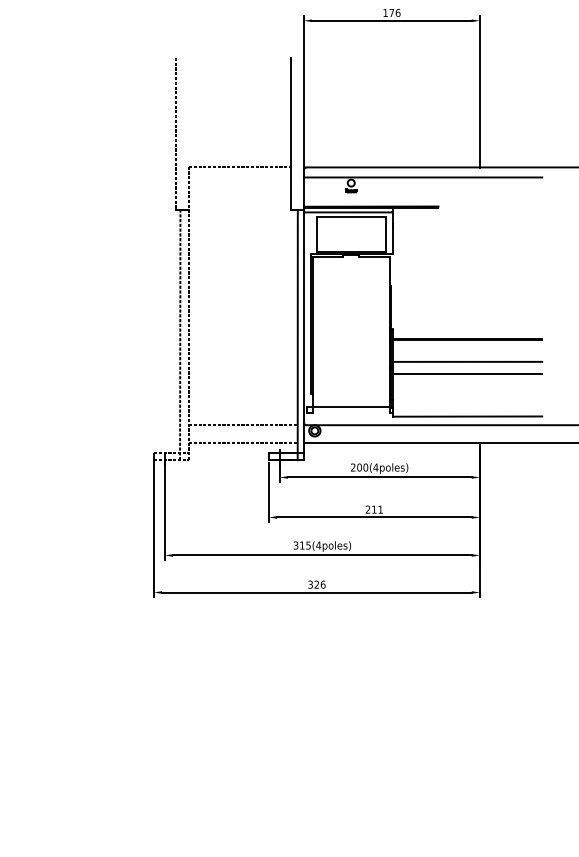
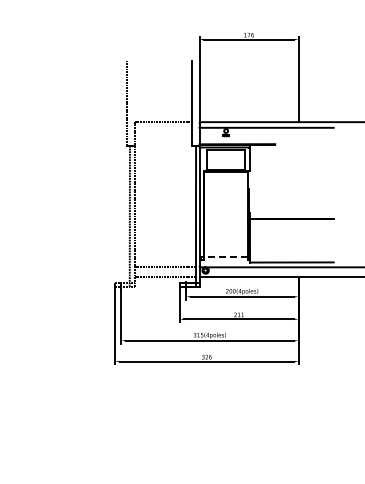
line: (467, 361) -> (291, 231), removed
line: (467, 373) -> (291, 238), removed
line: (351, 407) -> (226, 257), solid -> dashed

